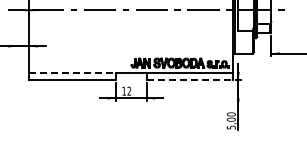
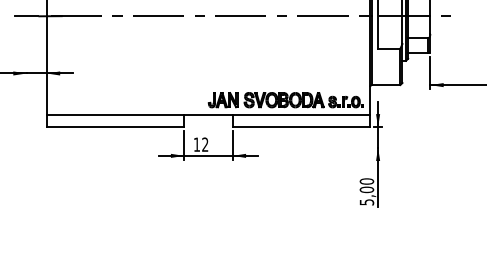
line: (73, 72) -> (116, 115), dashed -> solid
line: (190, 80) -> (302, 127), dashed -> solid

